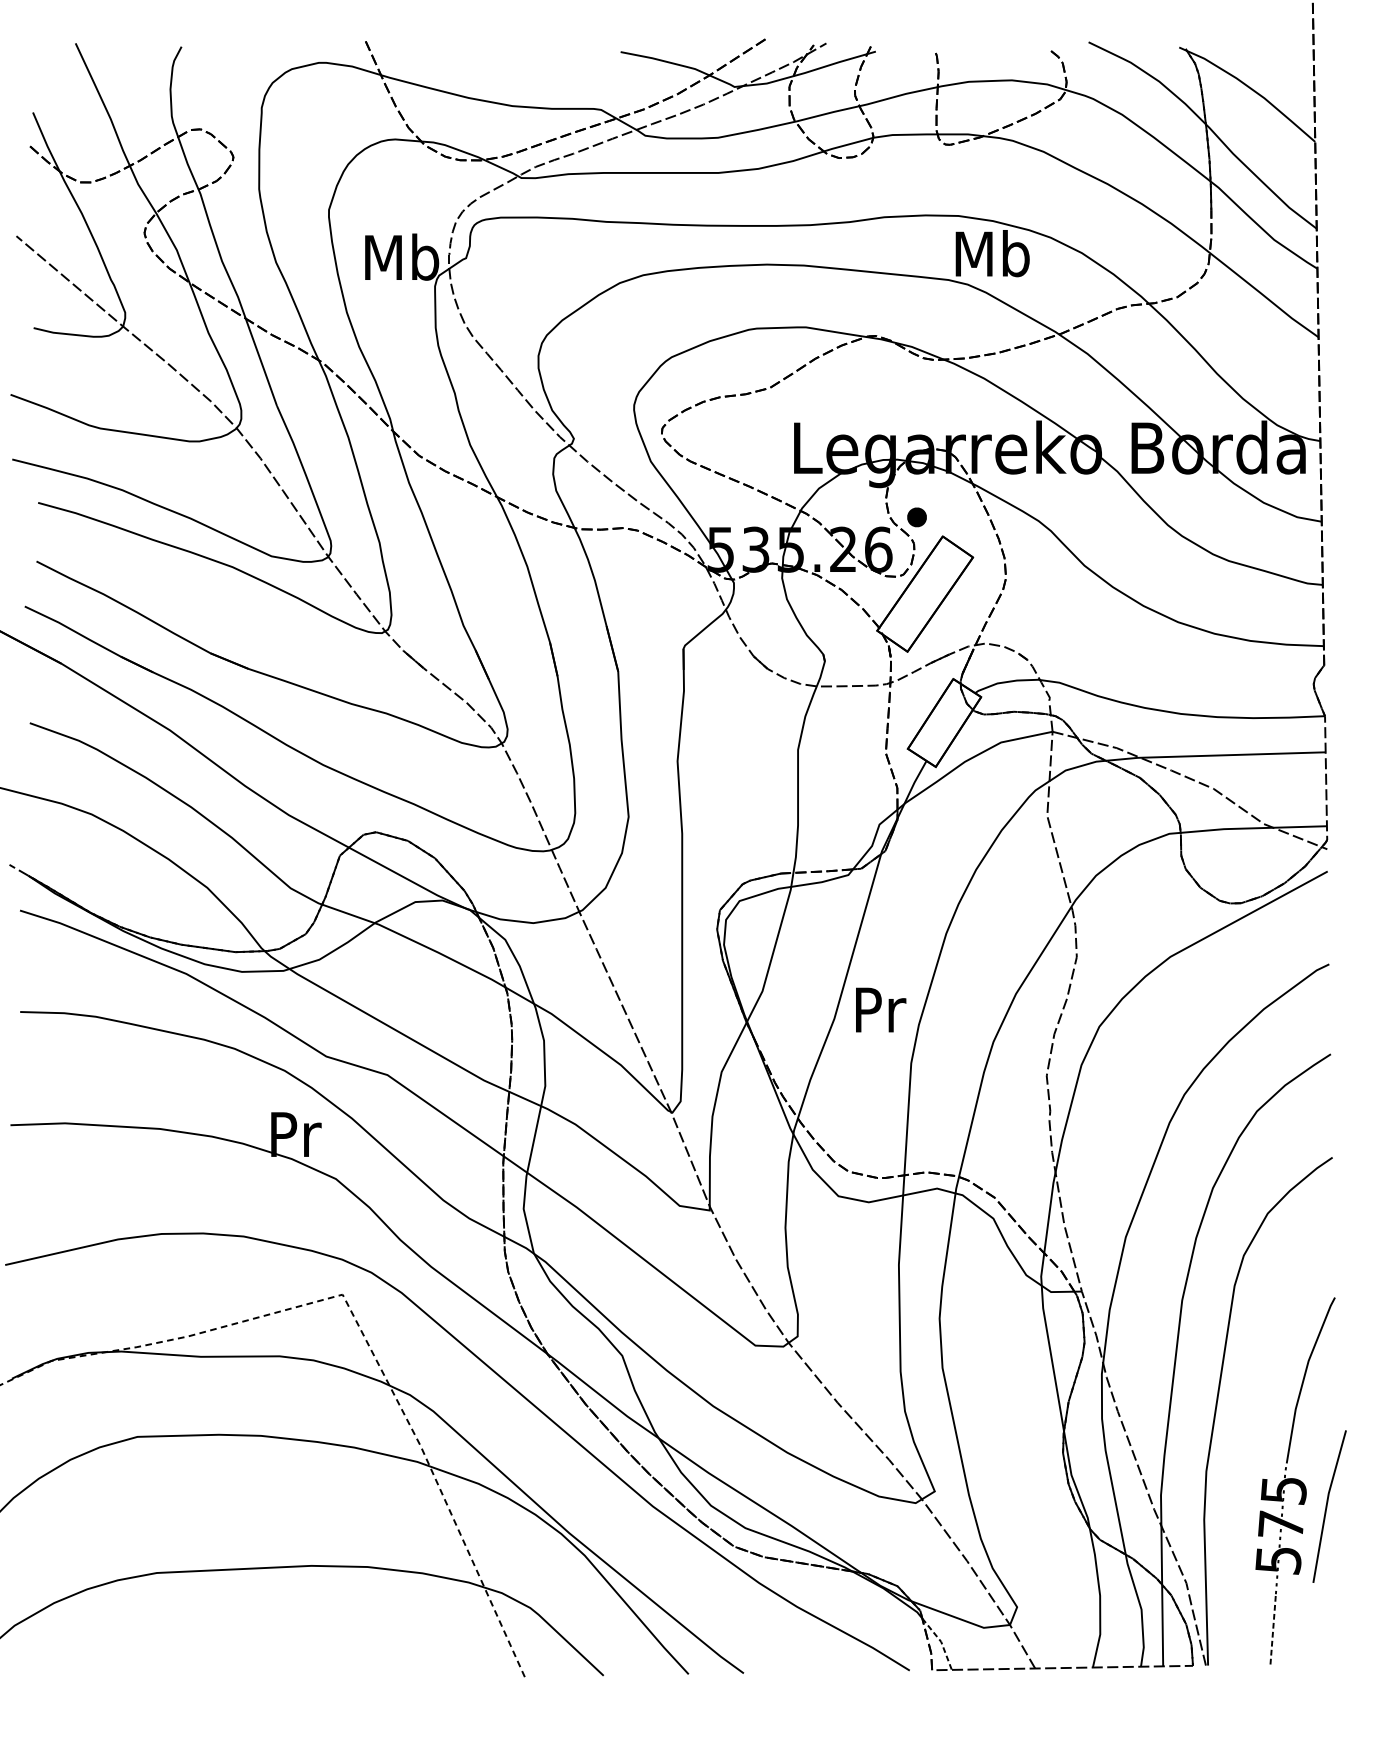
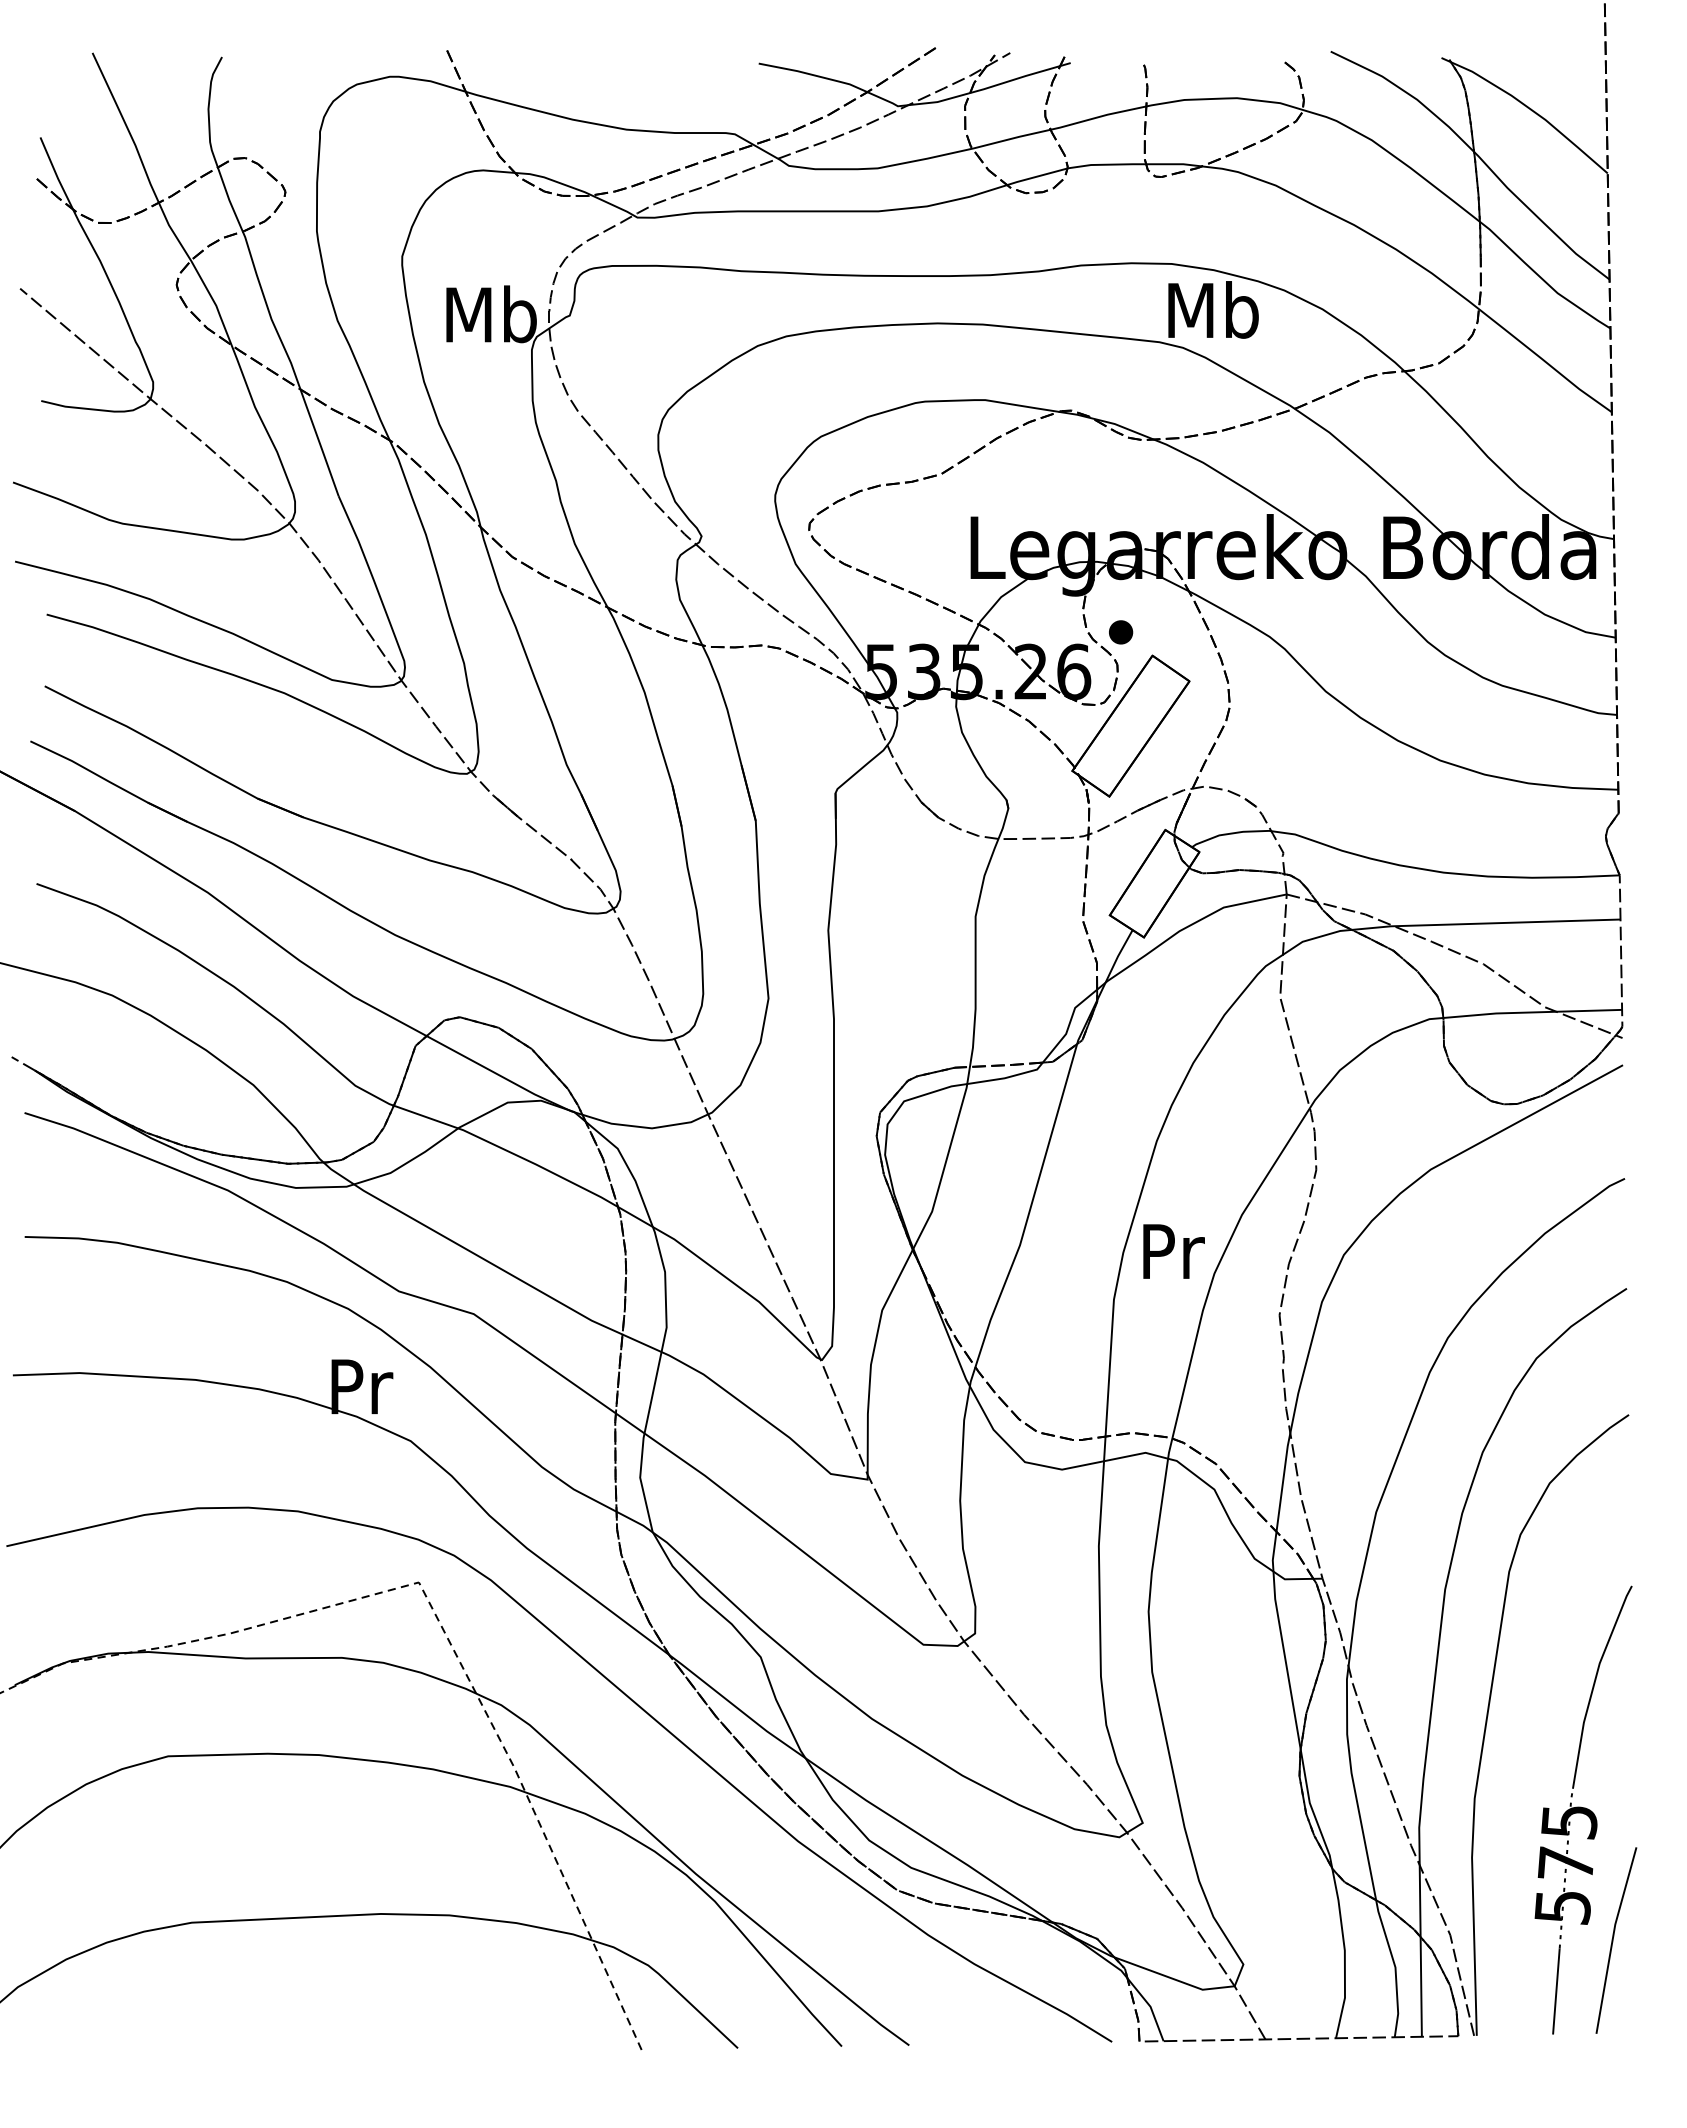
text: (880, 1009) -> (1173, 1251), moved
line: (1327, 1506) -> (1613, 1940), moved
line: (1273, 1629) -> (1556, 1991), dashed -> solid
line: (941, 1641) -> (1150, 2006), dashed -> solid

